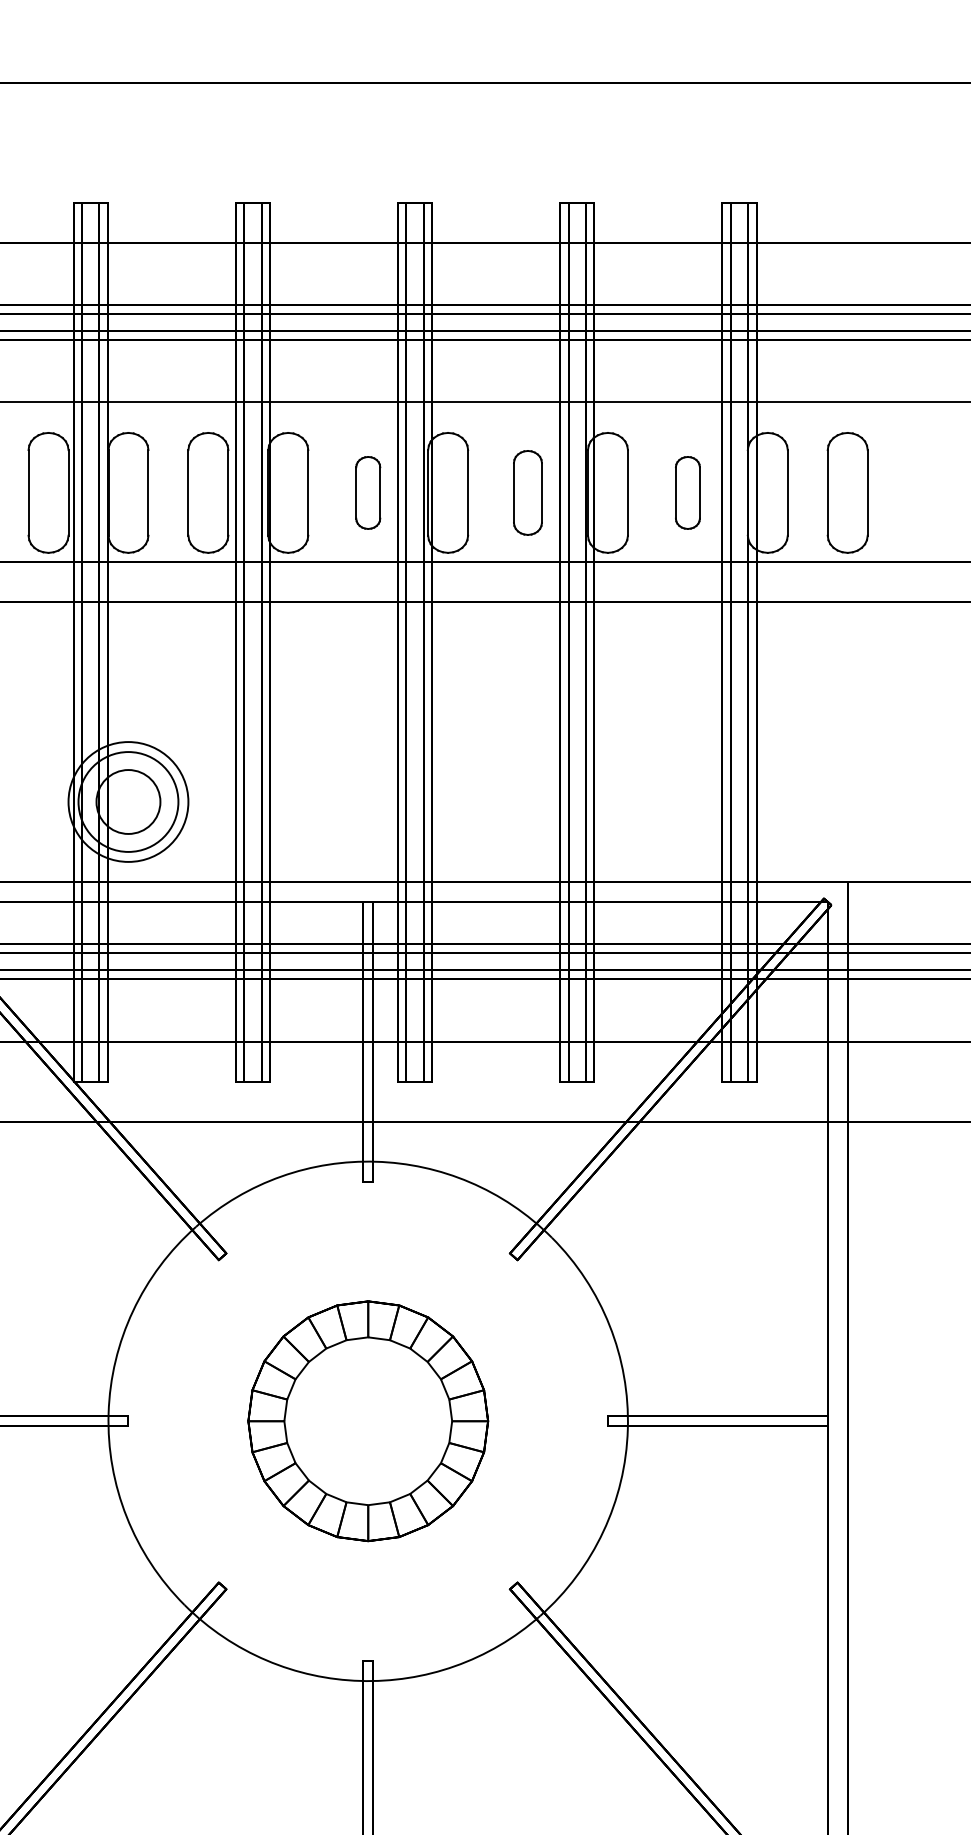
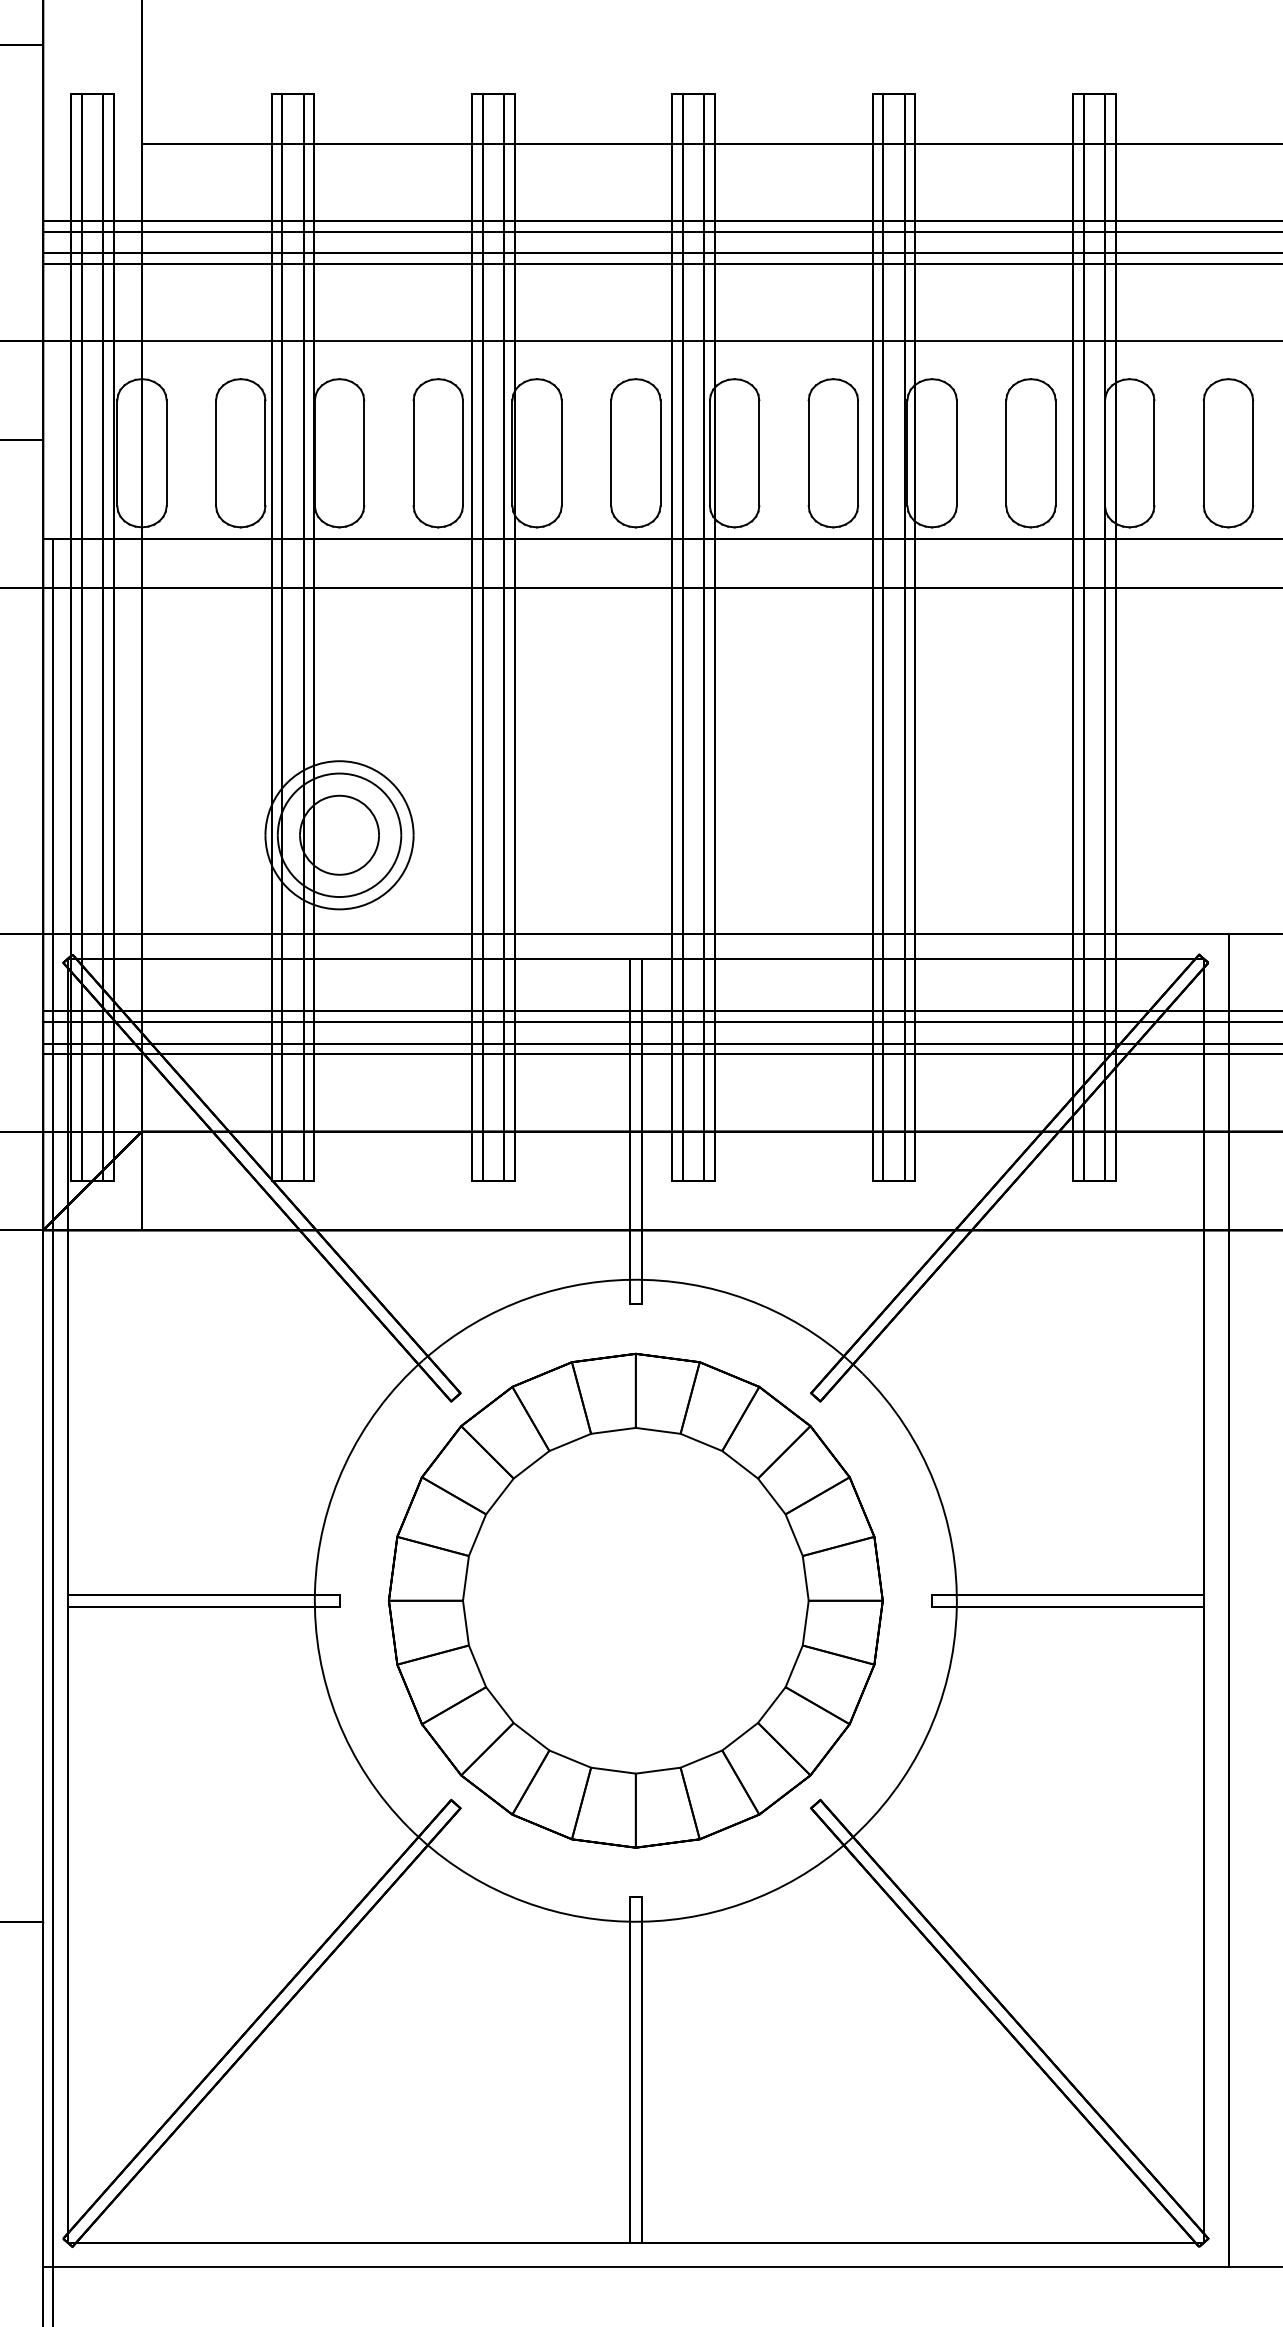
part: (367, 493) -> (635, 453), size x1.67
part: (527, 493) -> (832, 453), size x1.43
part: (687, 493) -> (1030, 453), size x1.67
part: (367, 1421) -> (635, 1600), size x1.67

